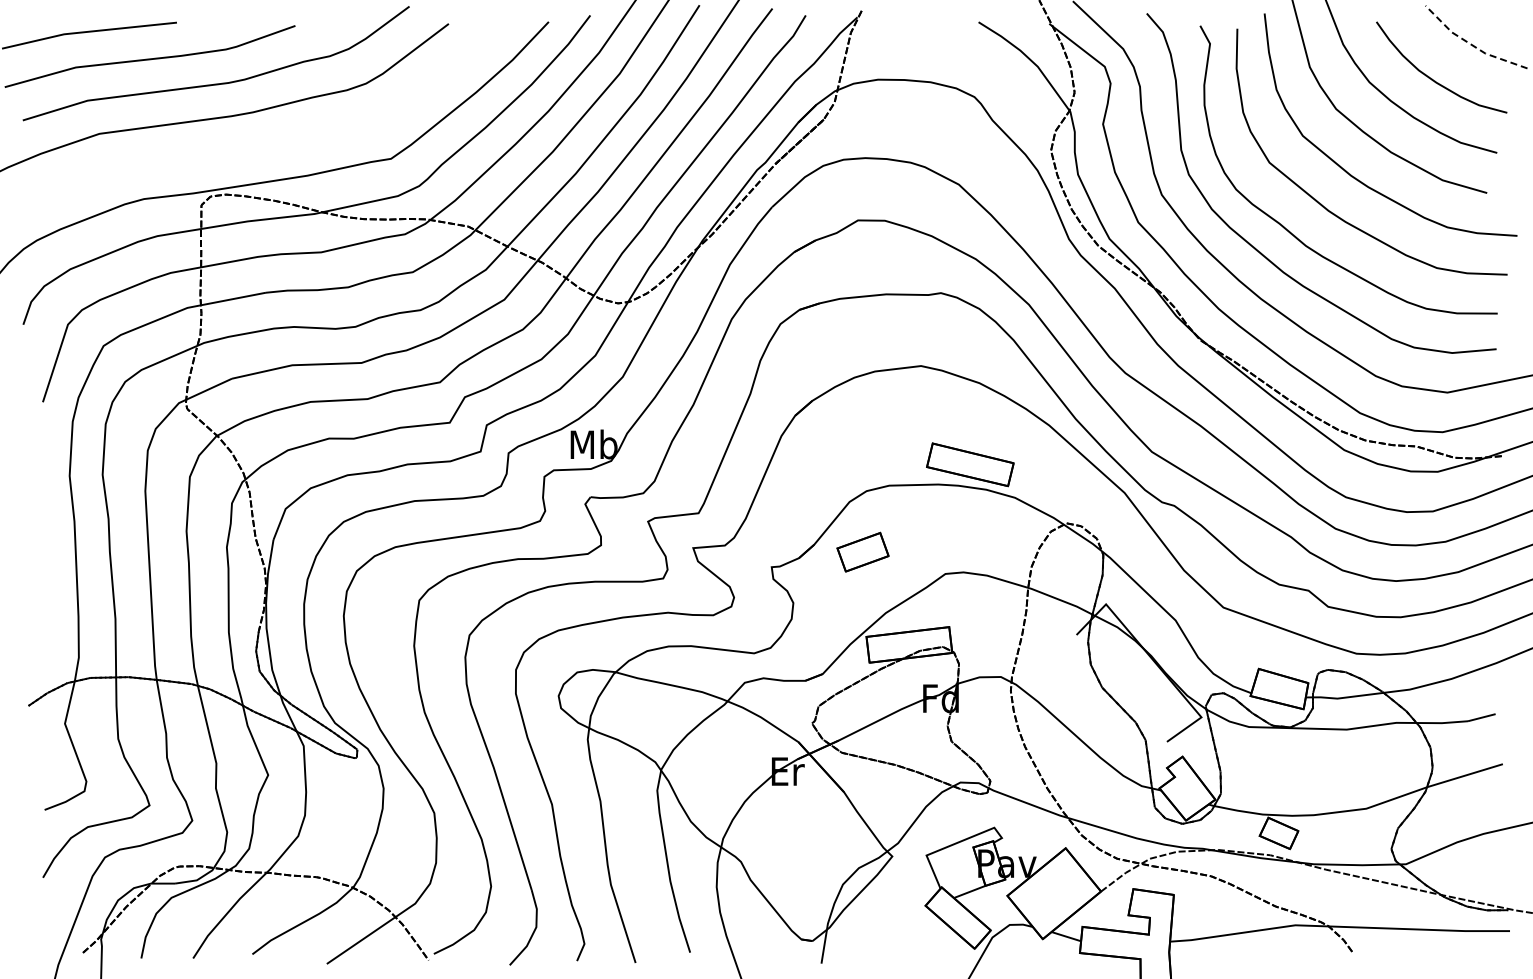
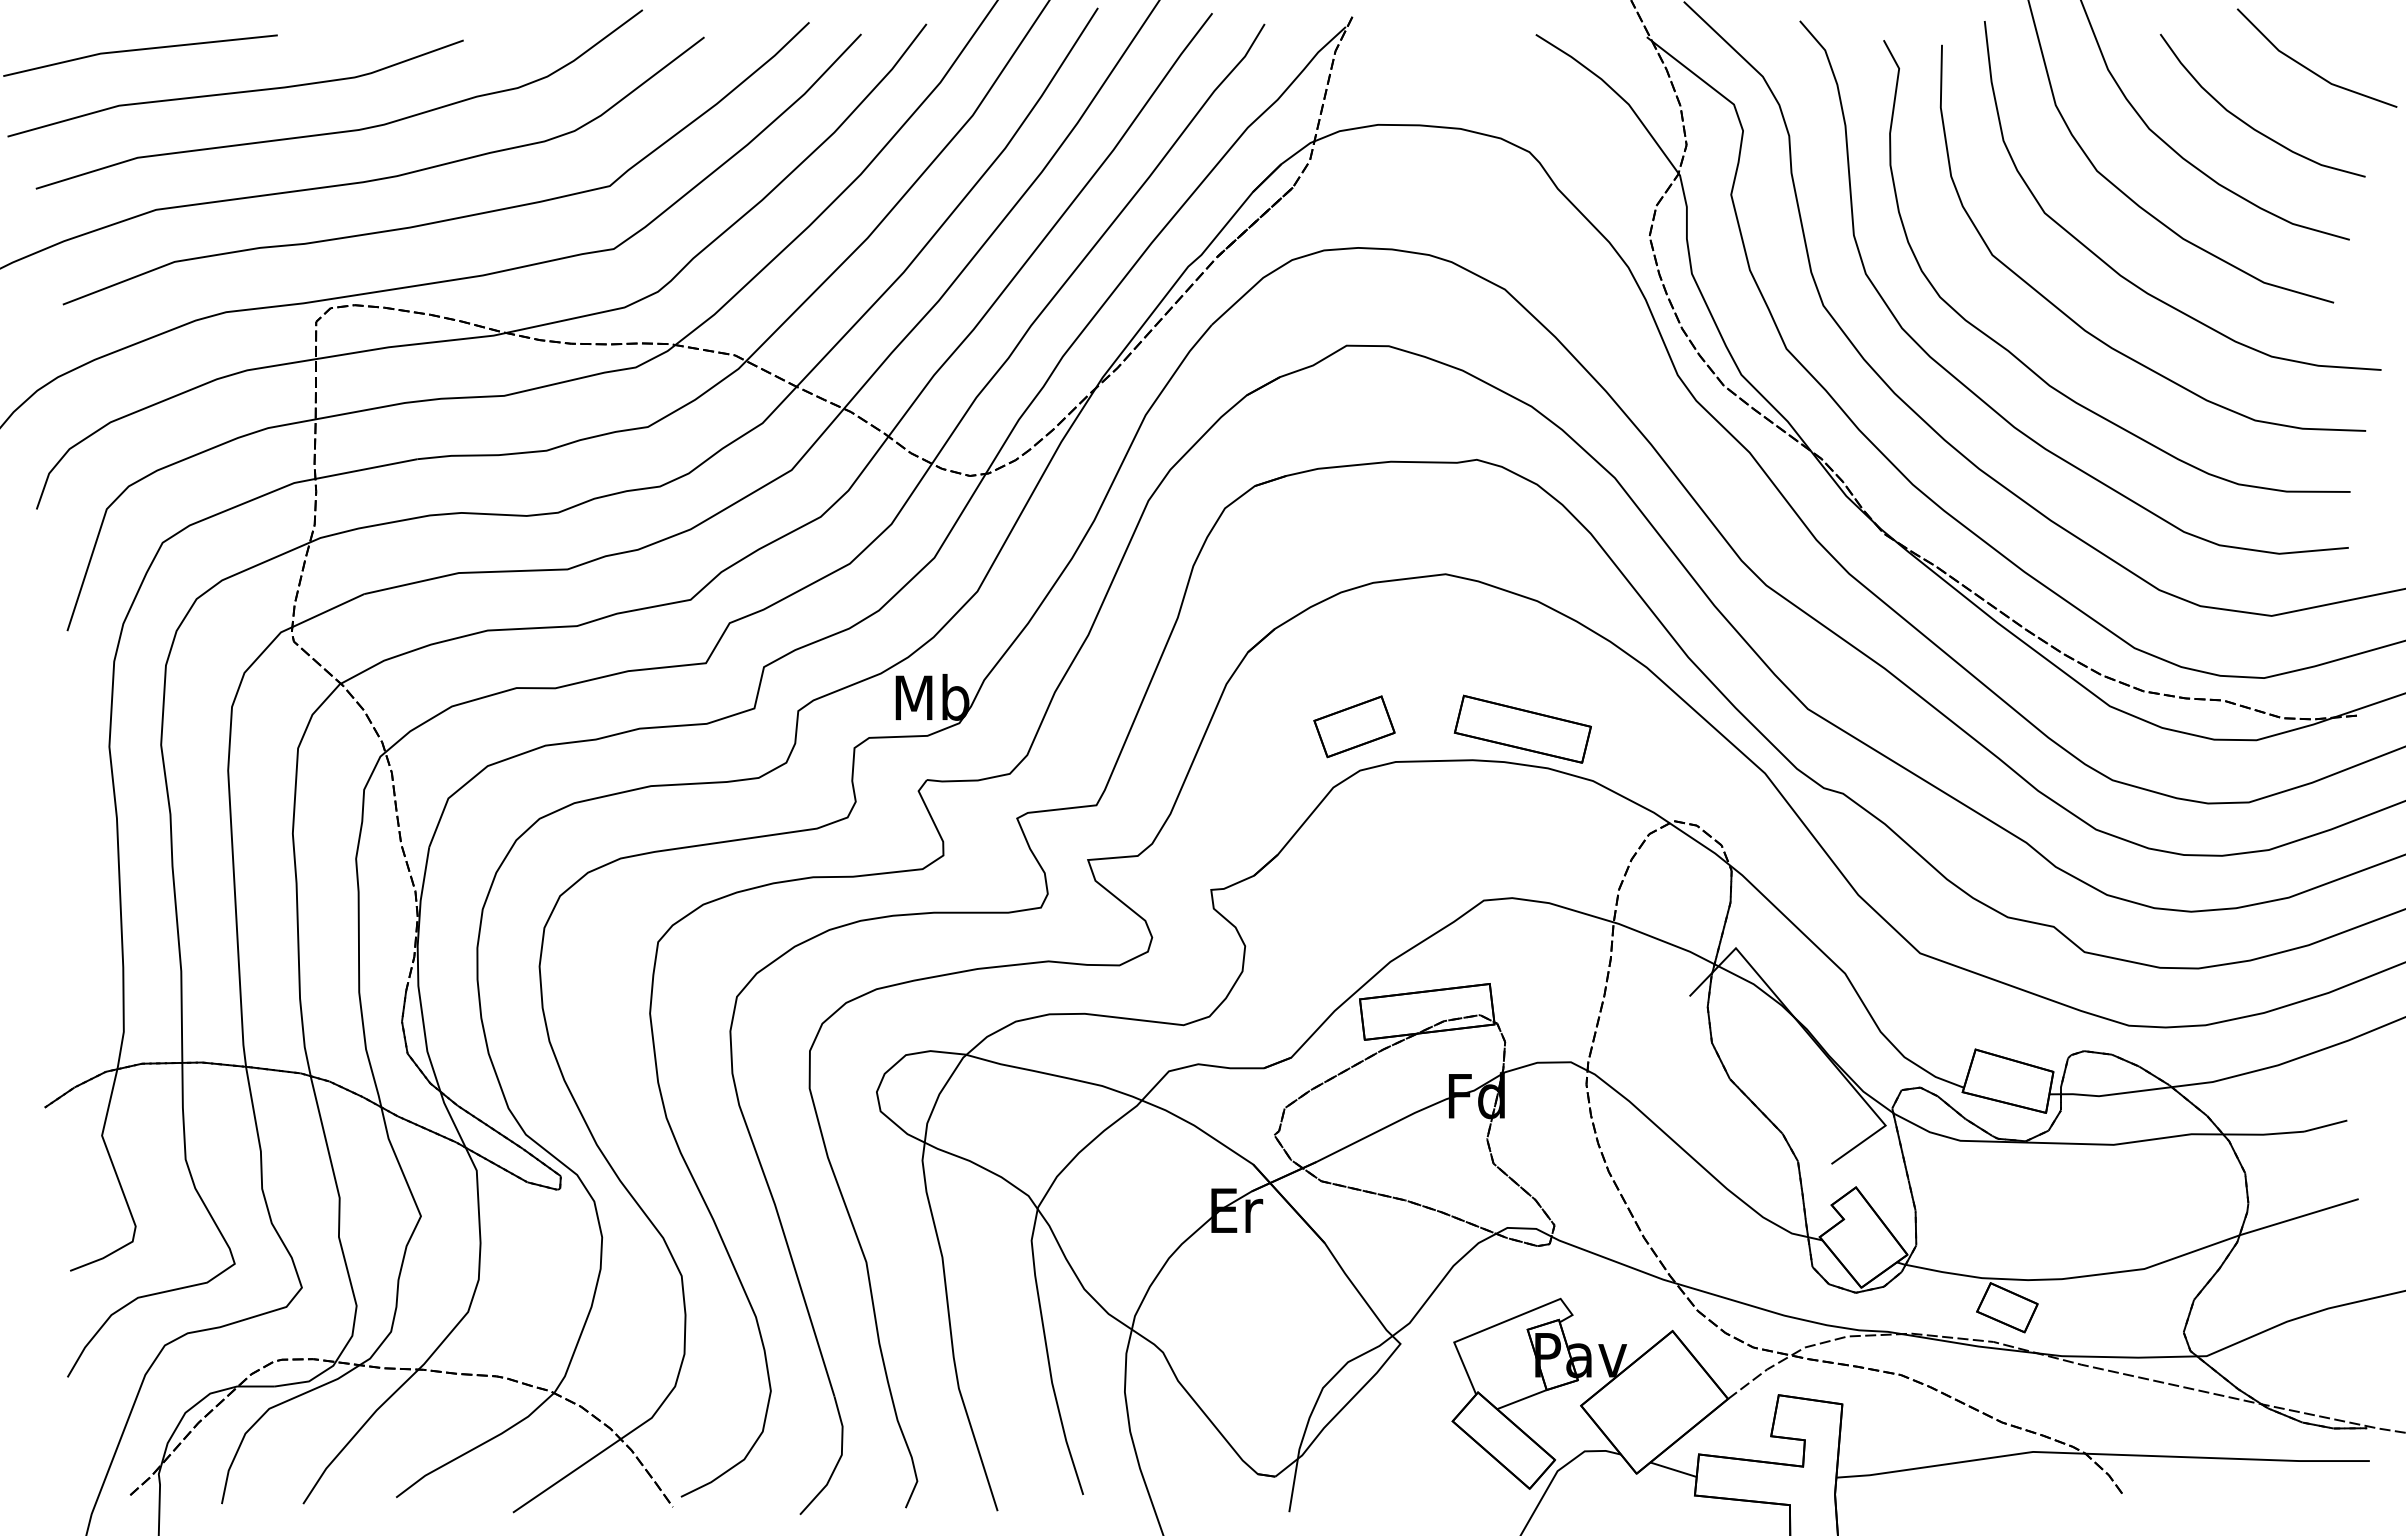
line: (1471, 44) -> (2309, 69), dashed -> solid
curve: (283, 139) -> (444, 218), added
part: (862, 551) -> (1353, 725), moved

